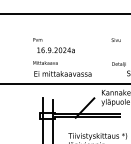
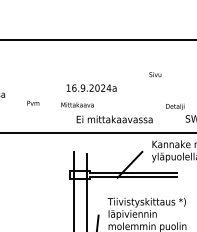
text: (37, 39) -> (33, 102), moved
text: (116, 40) -> (155, 74), moved
text: (62, 73) -> (114, 119), moved

